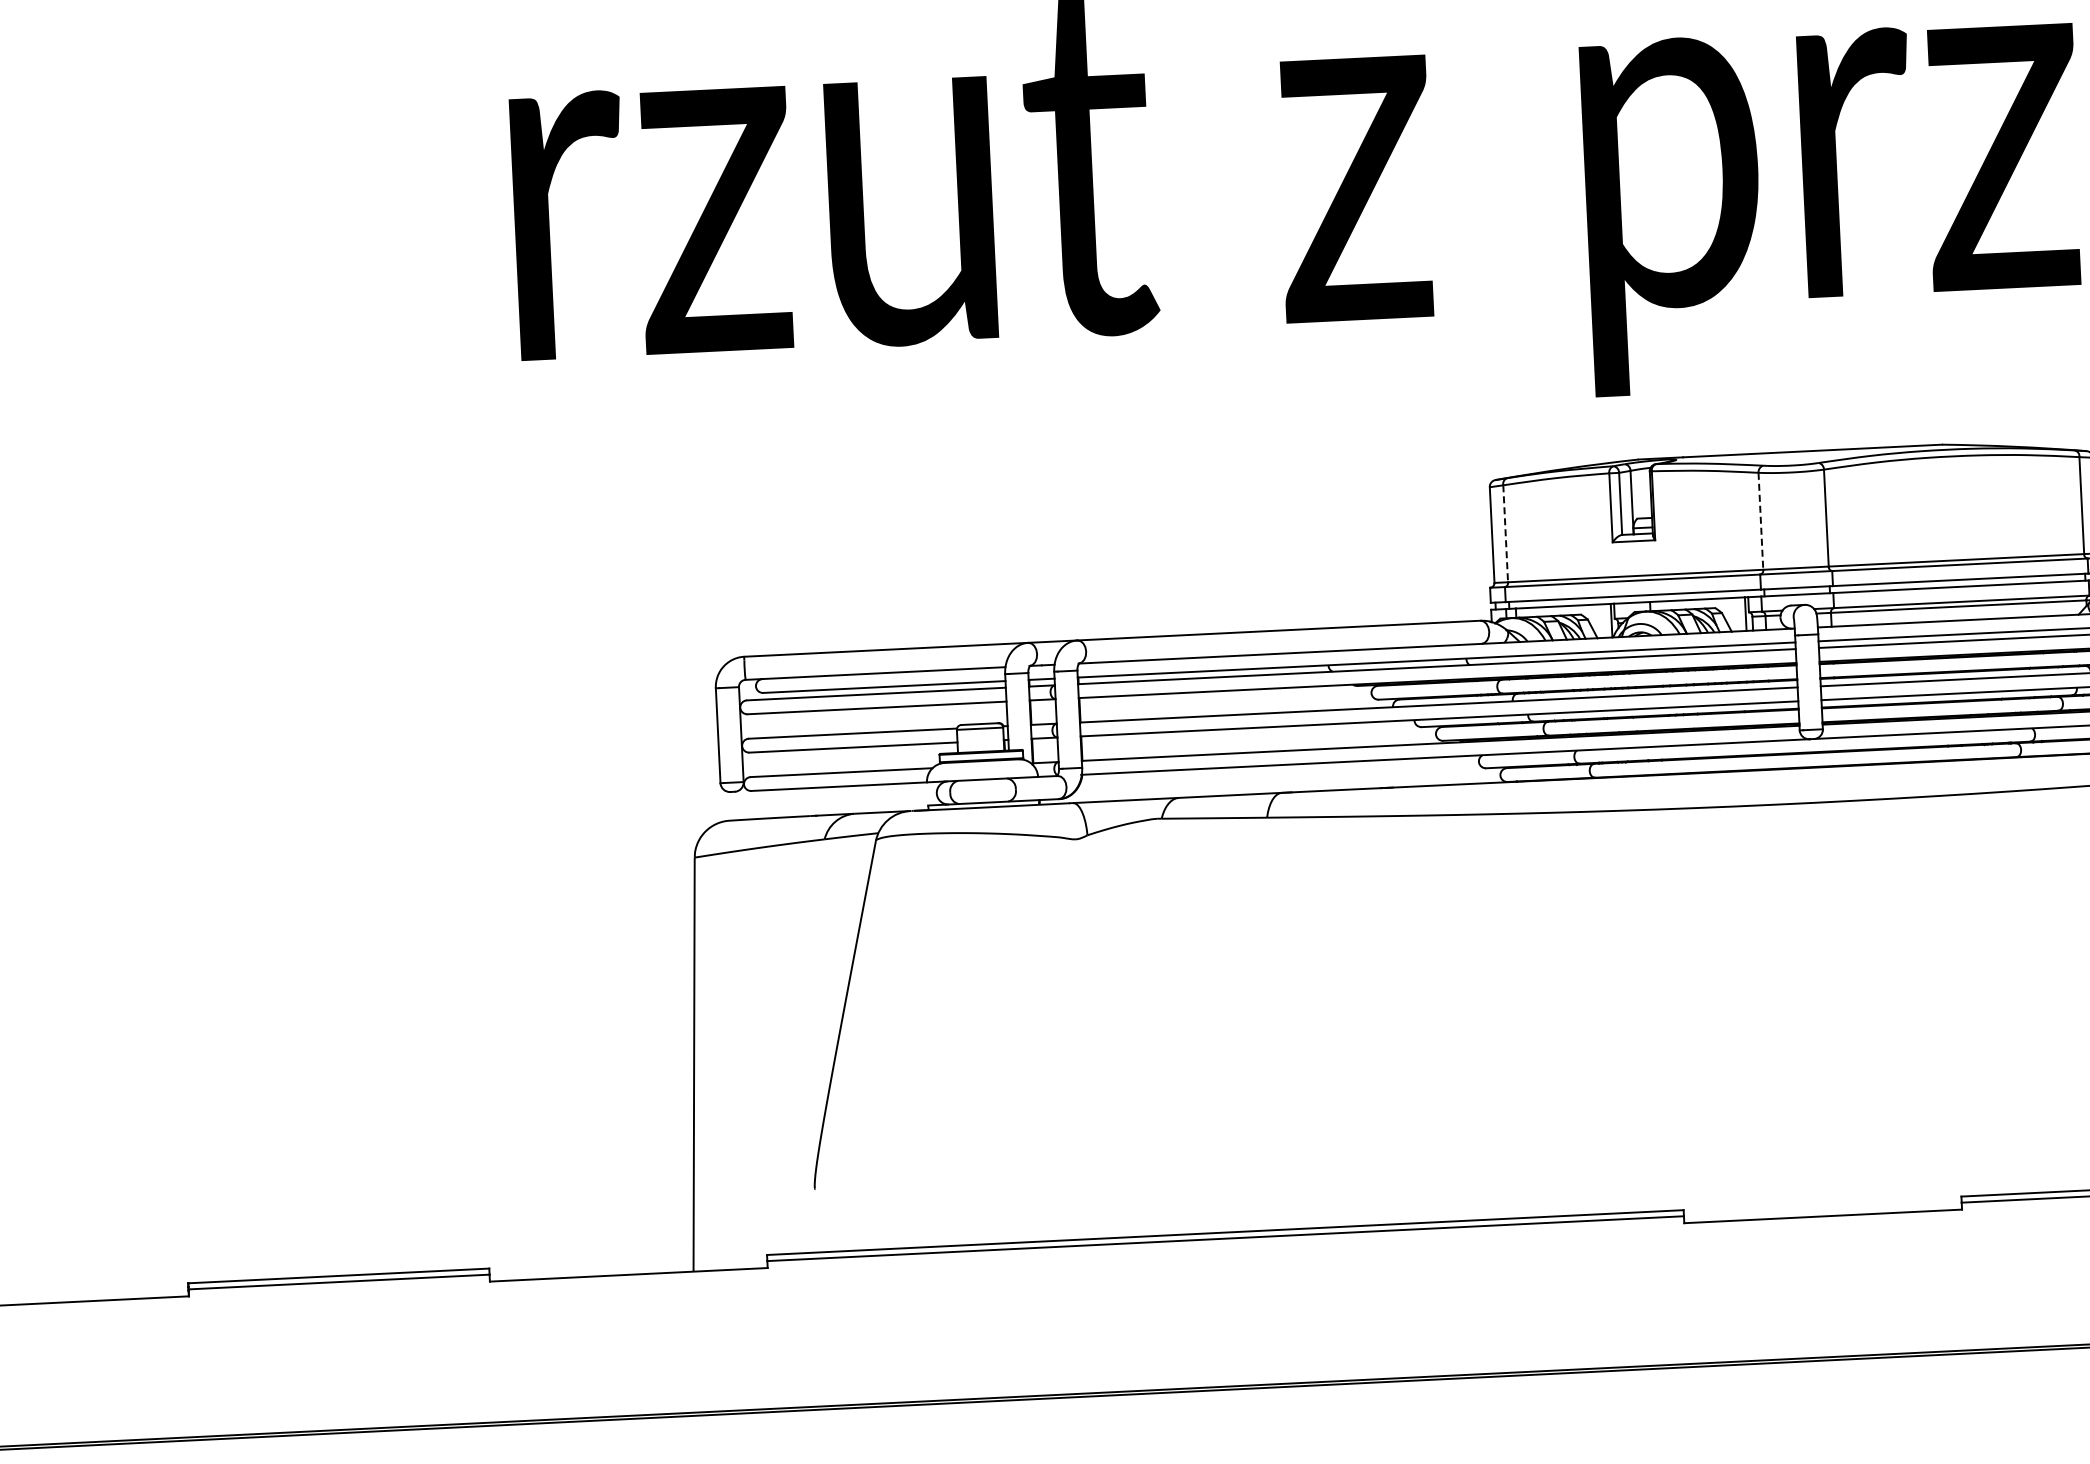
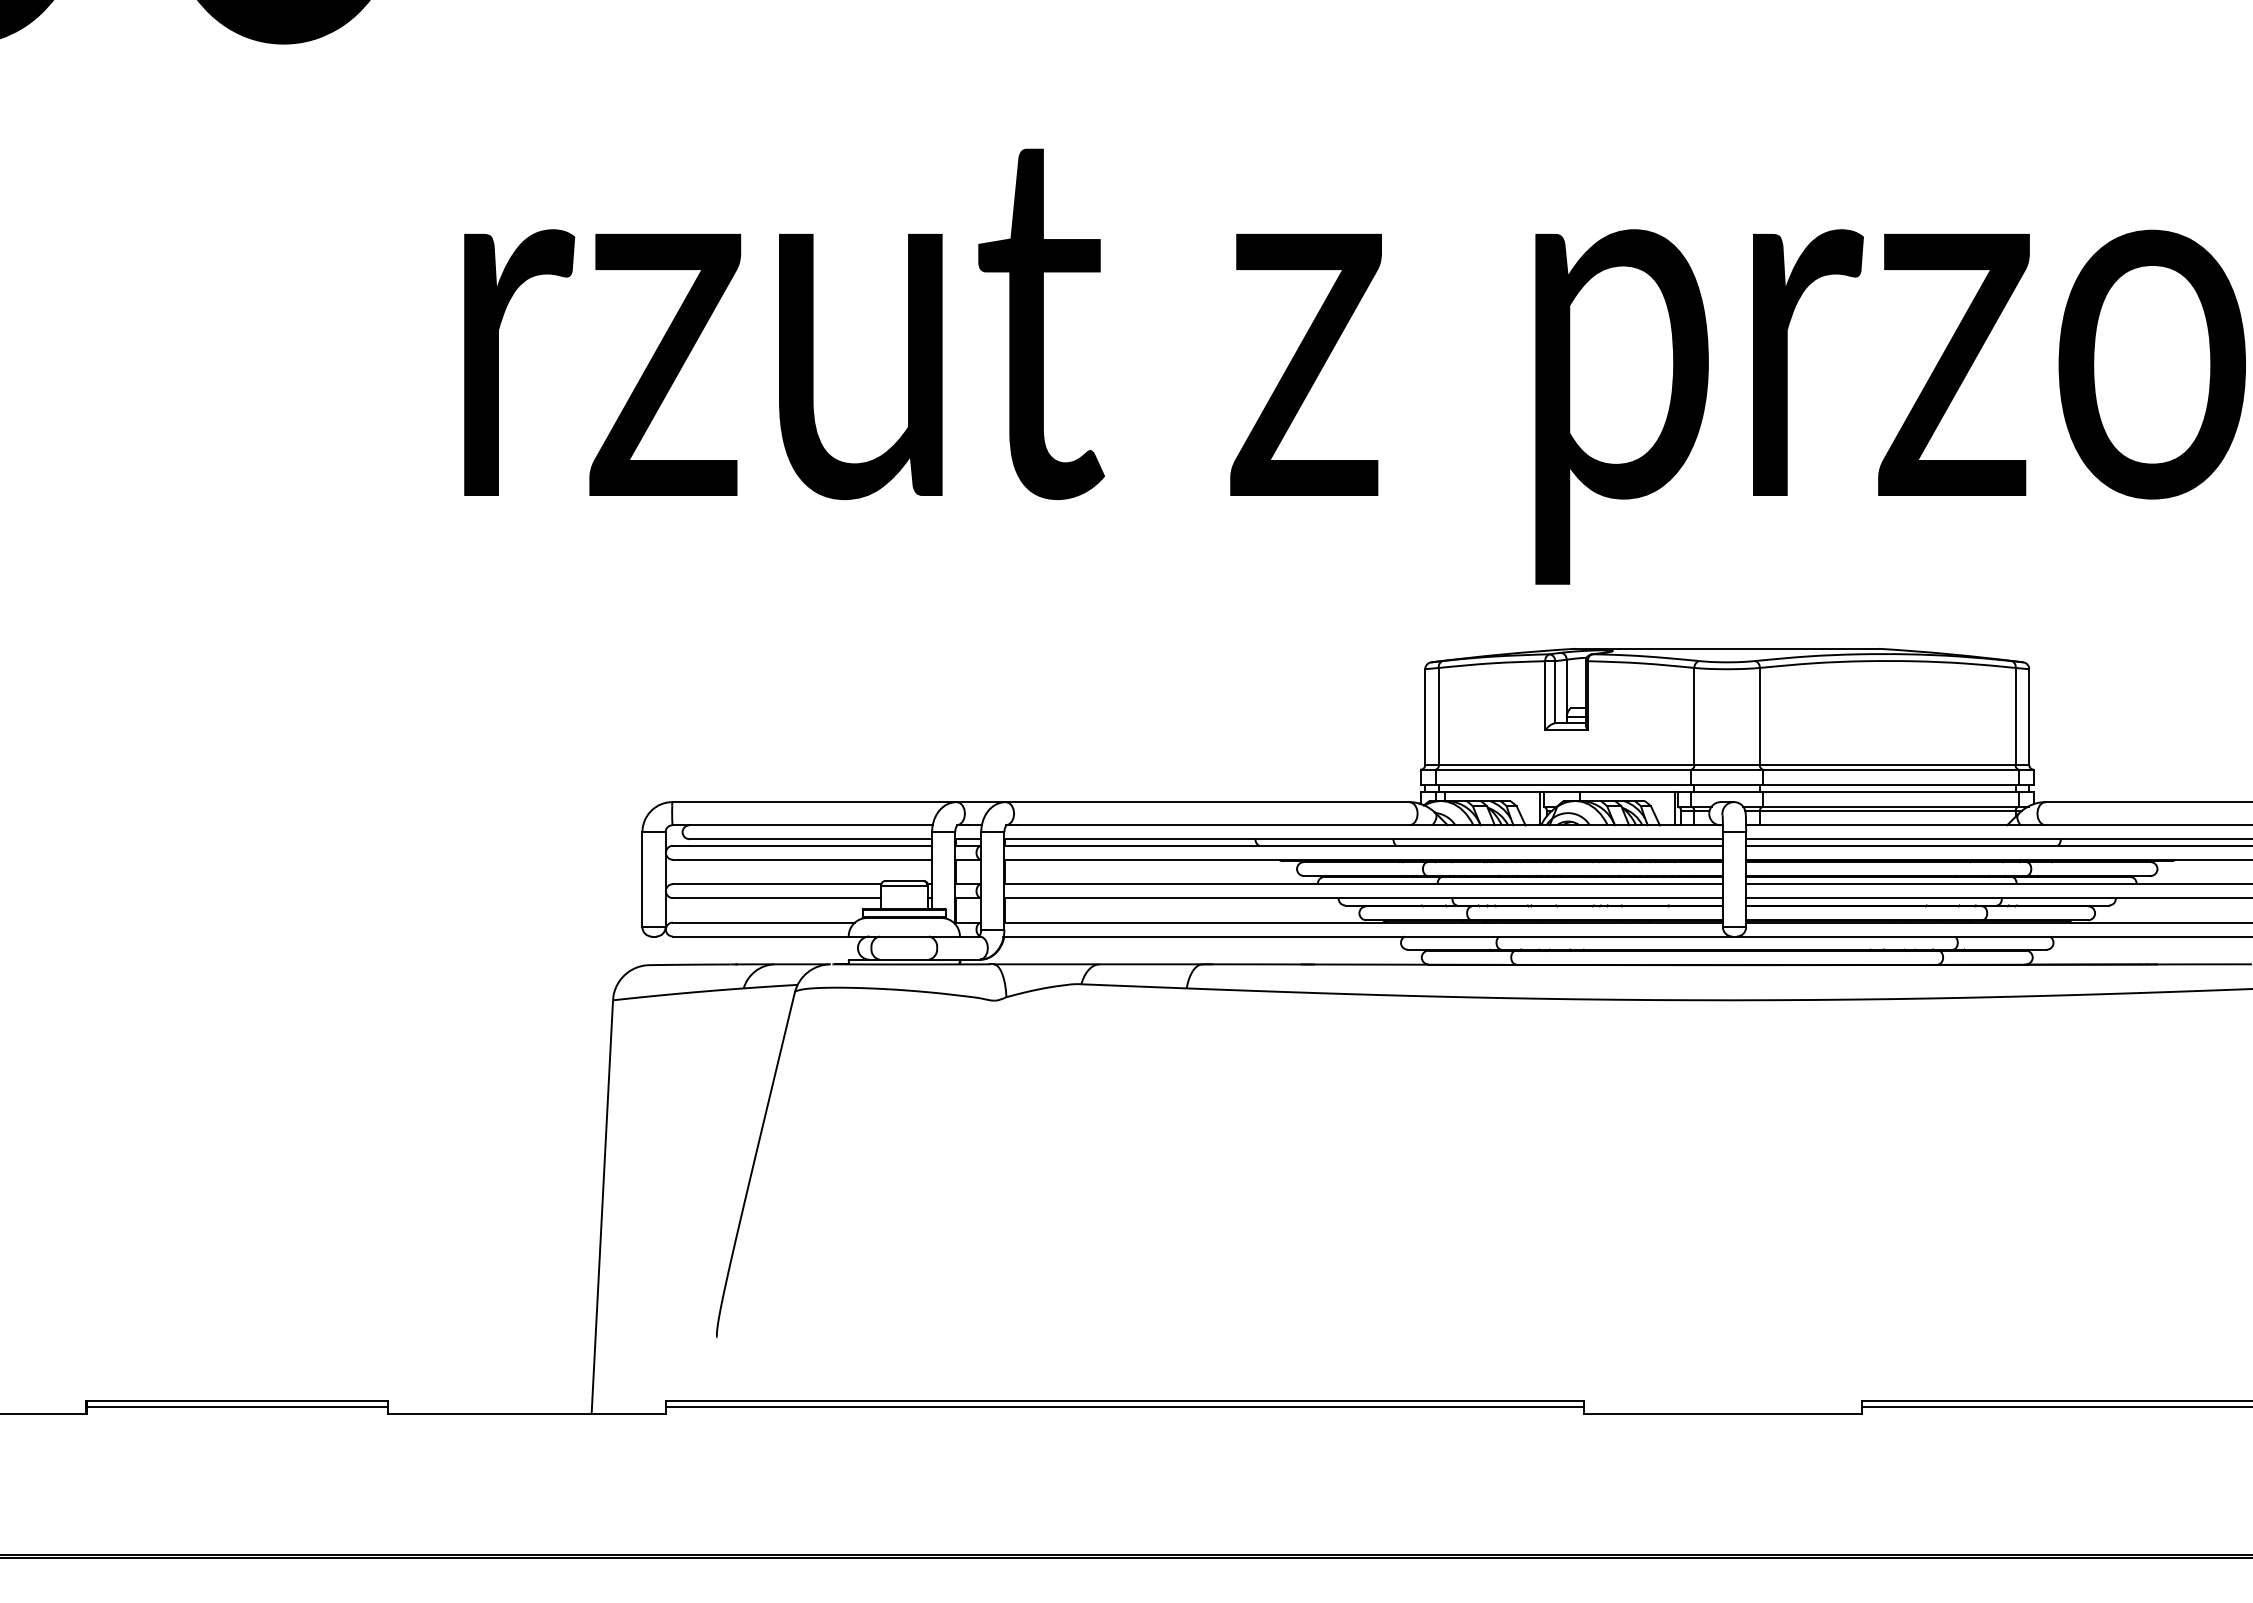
line: (1761, 521) -> (1694, 716), dashed -> solid
line: (1505, 533) -> (1438, 716), dashed -> solid

